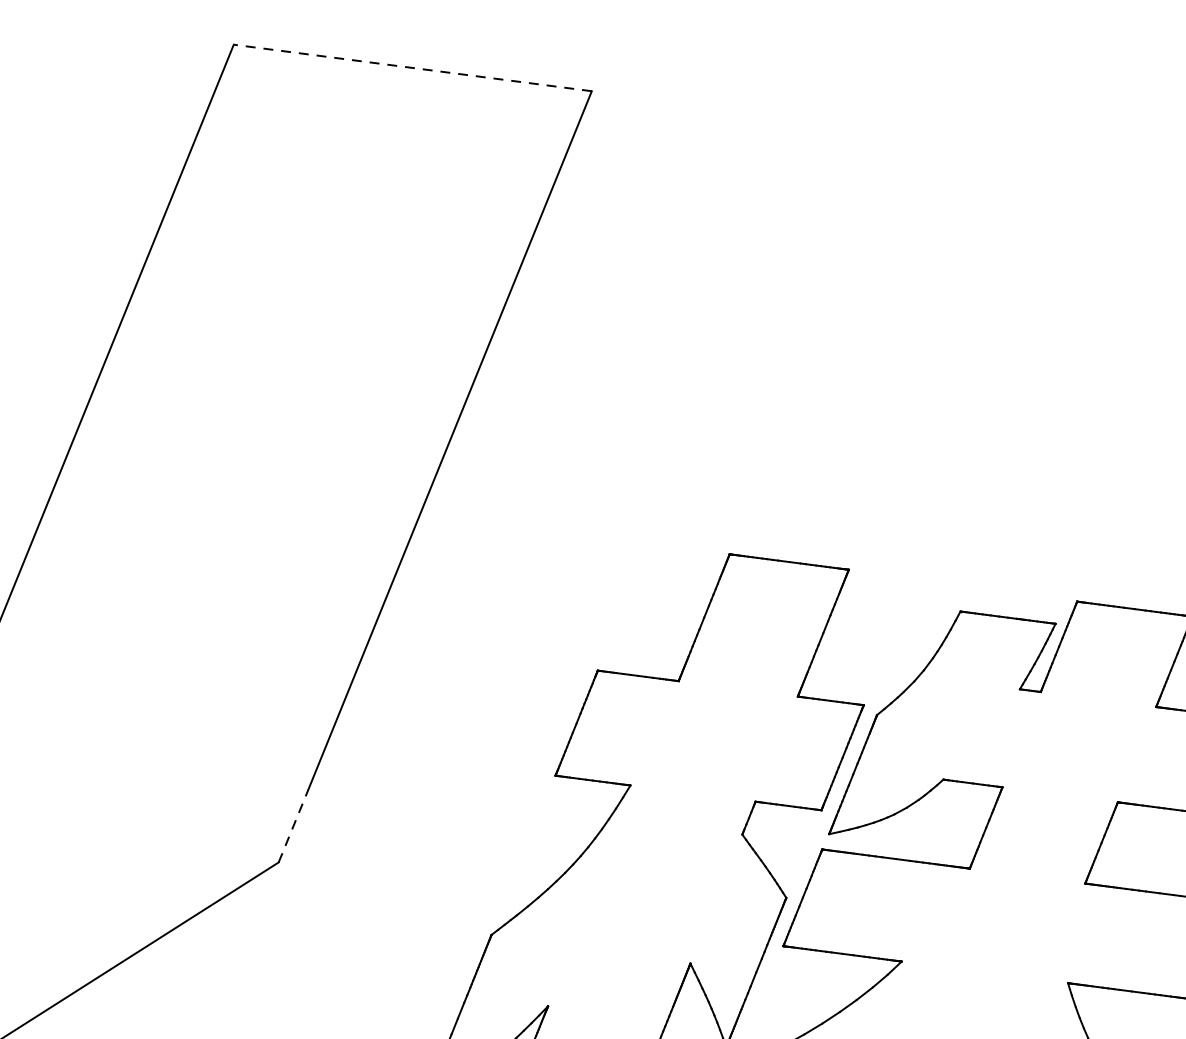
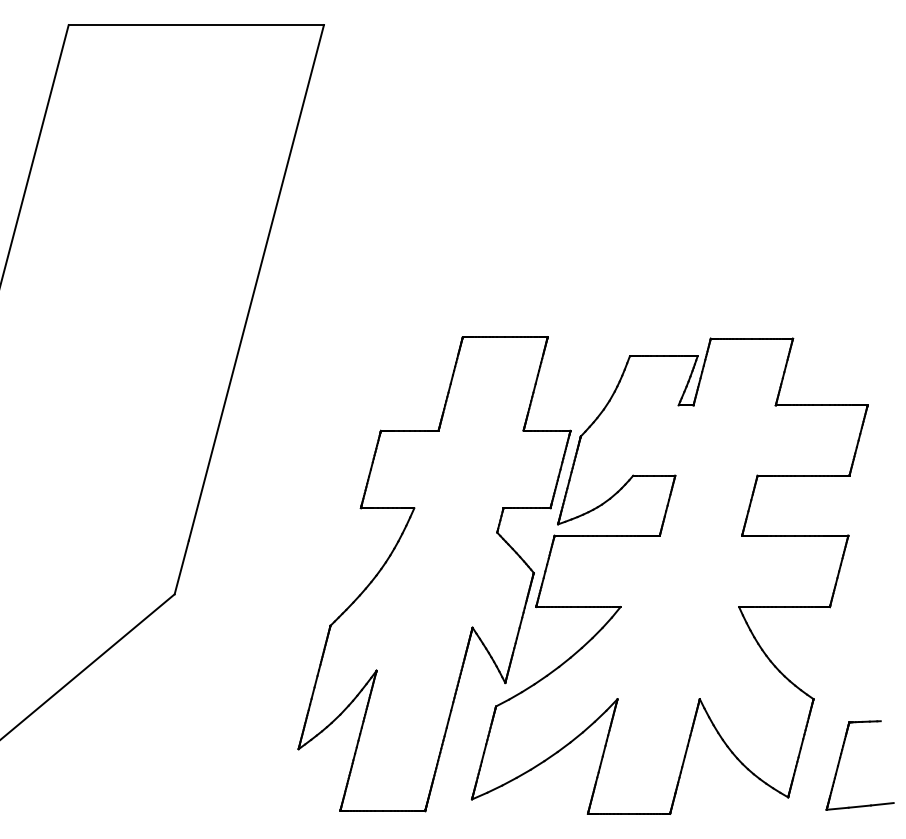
line: (412, 68) -> (196, 25), dashed -> solid
line: (293, 826) -> (181, 567), dashed -> solid

